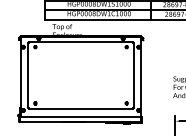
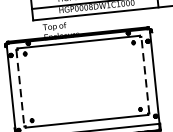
line: (133, 74) -> (144, 74), solid -> dashed
line: (28, 75) -> (20, 88), solid -> dashed

